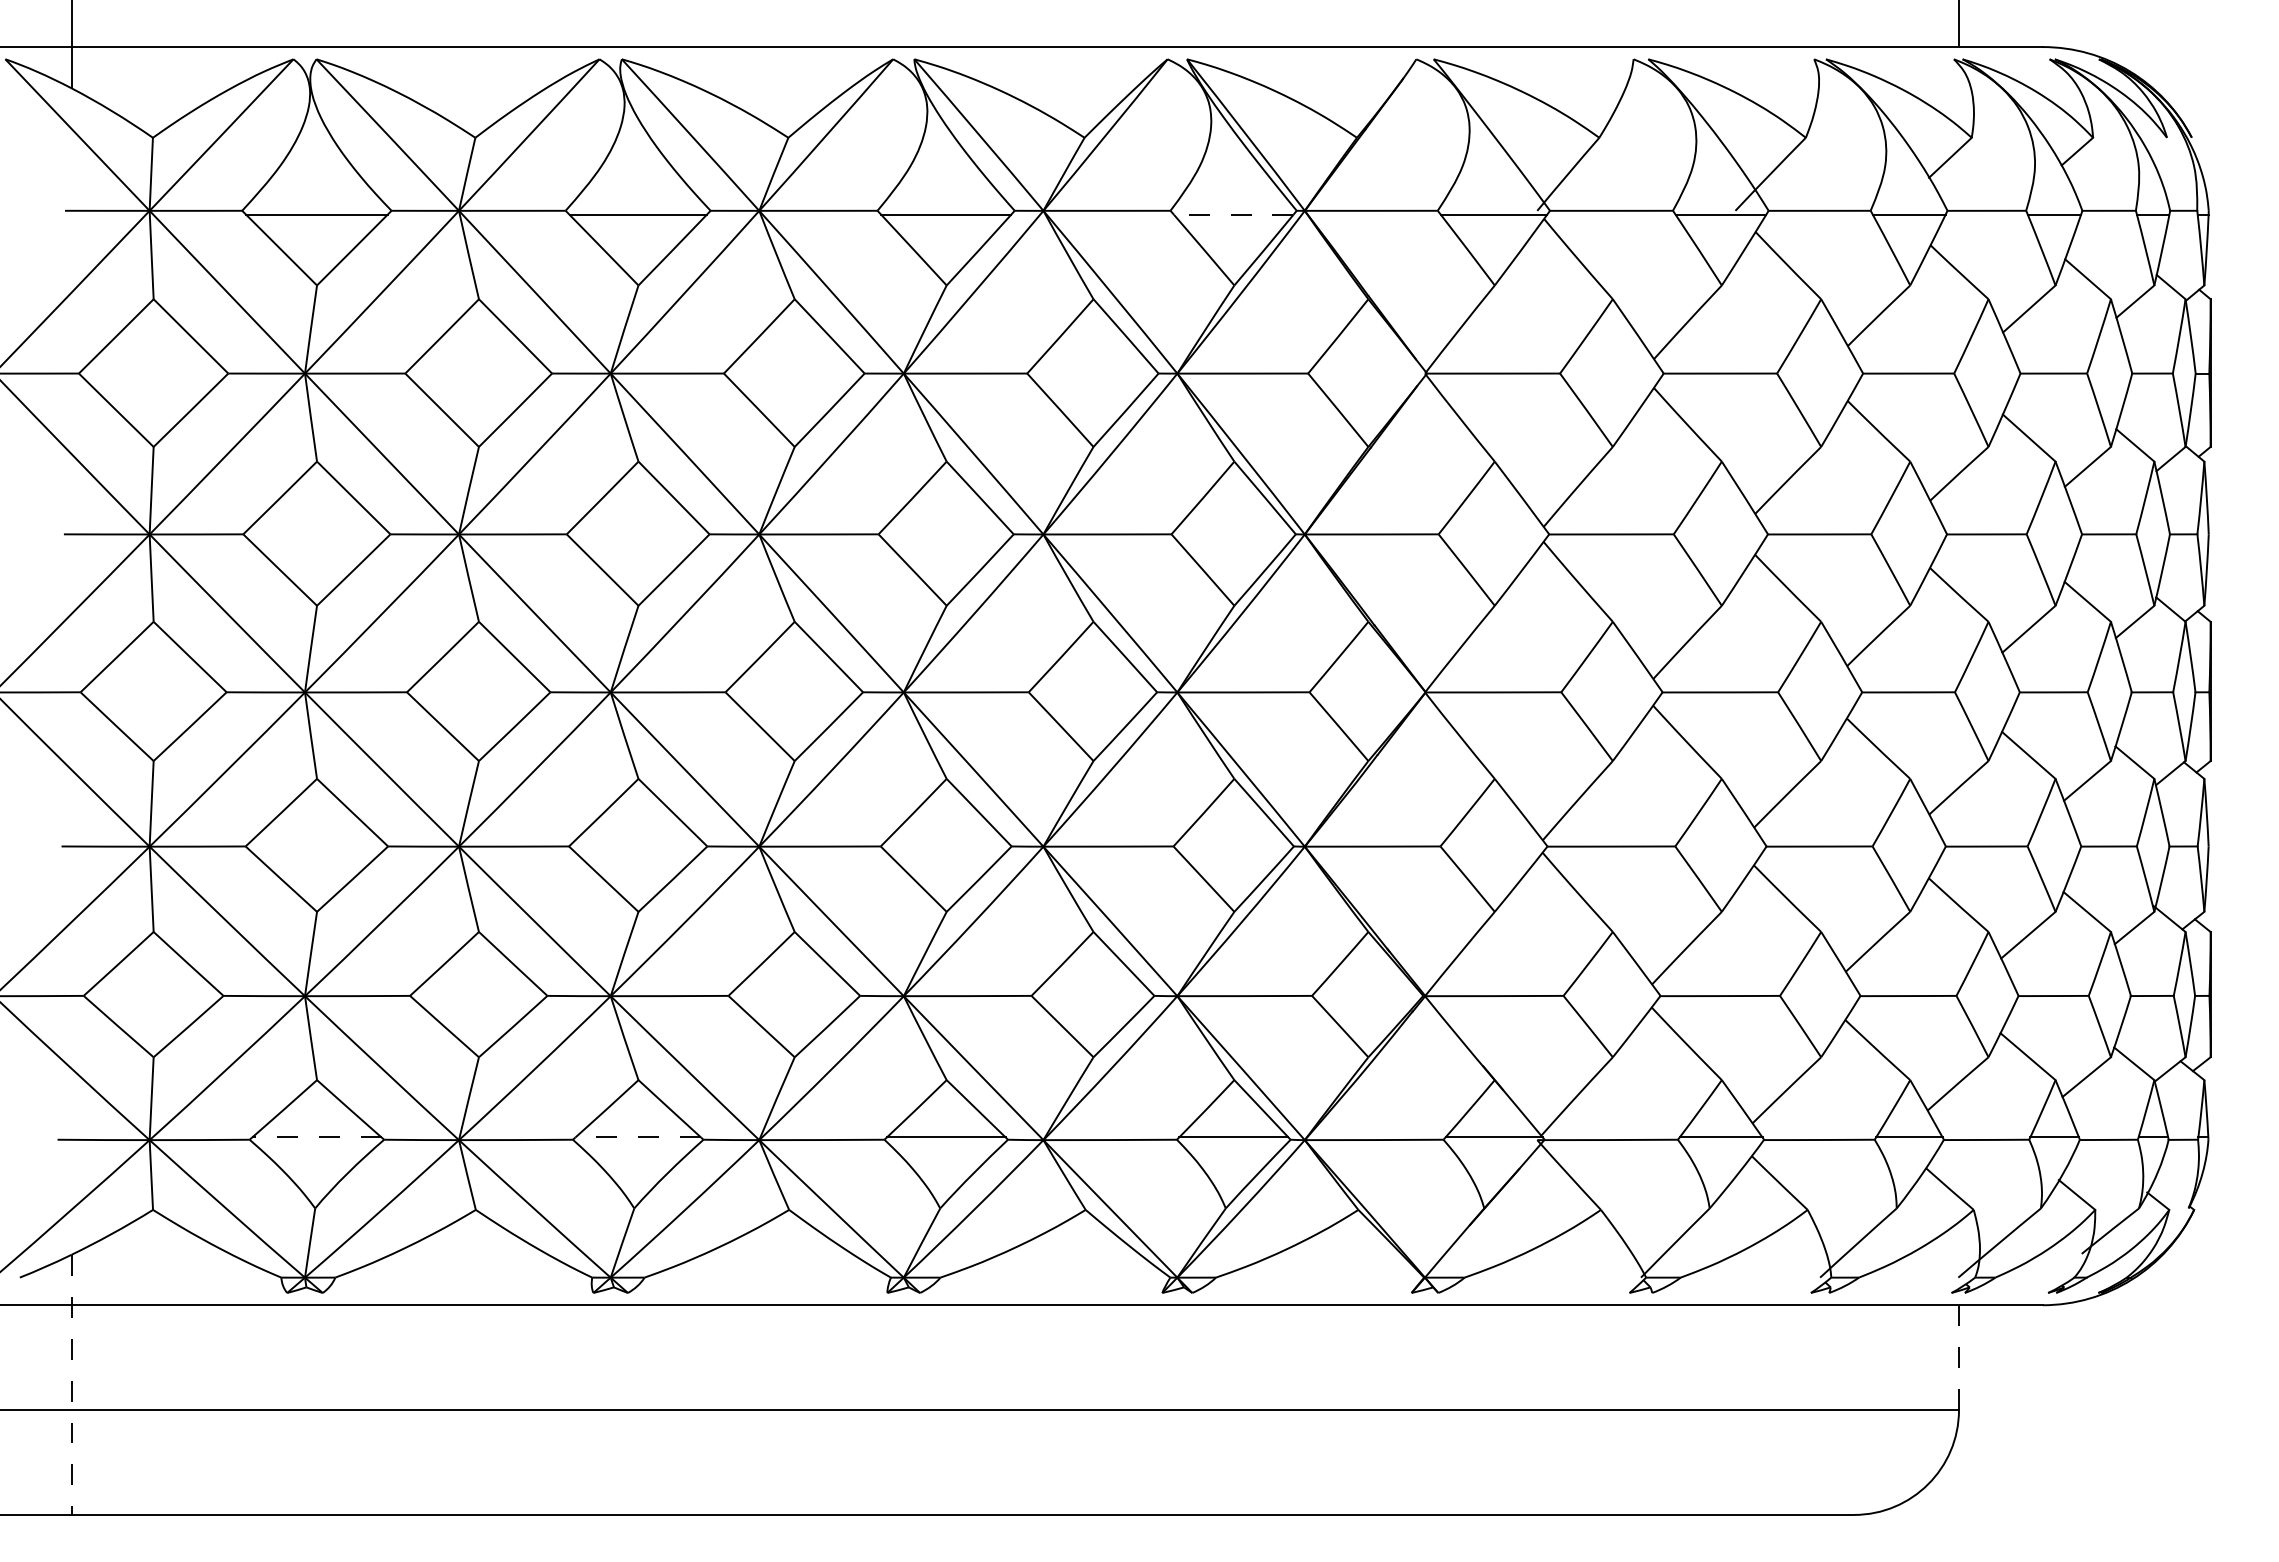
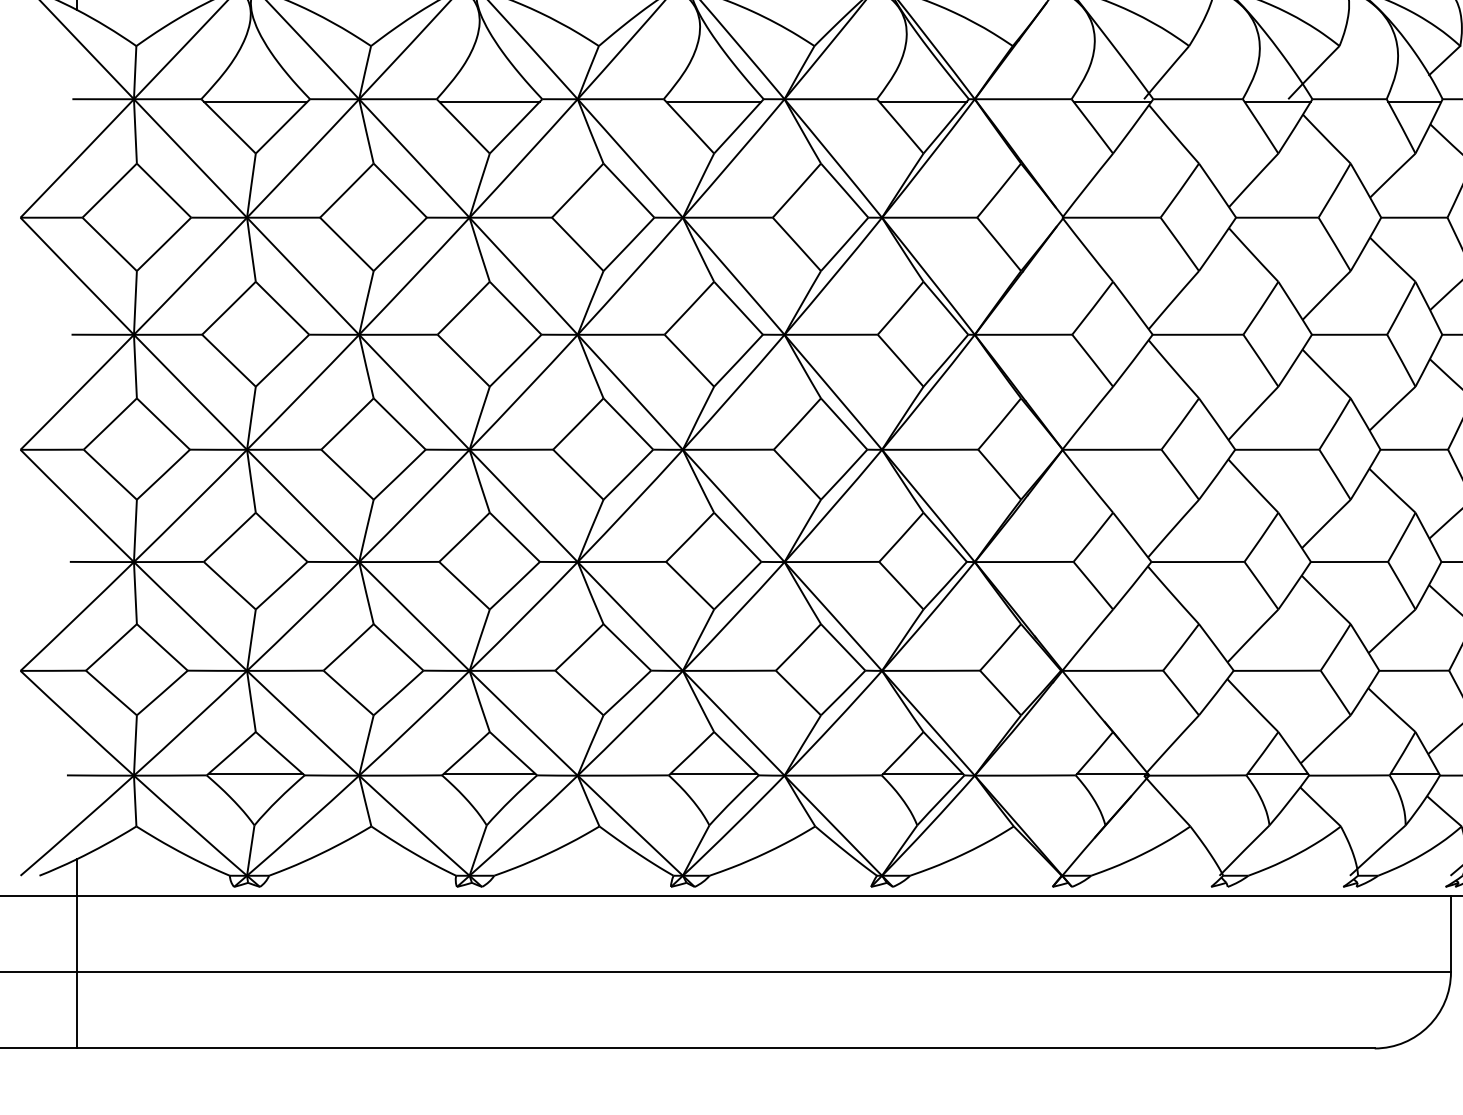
line: (1233, 214) -> (922, 101), dashed -> solid
line: (316, 1137) -> (255, 773), dashed -> solid
line: (638, 1137) -> (489, 773), dashed -> solid
line: (1958, 1357) -> (1450, 933), dashed -> solid
line: (71, 1385) -> (77, 954), dashed -> solid

